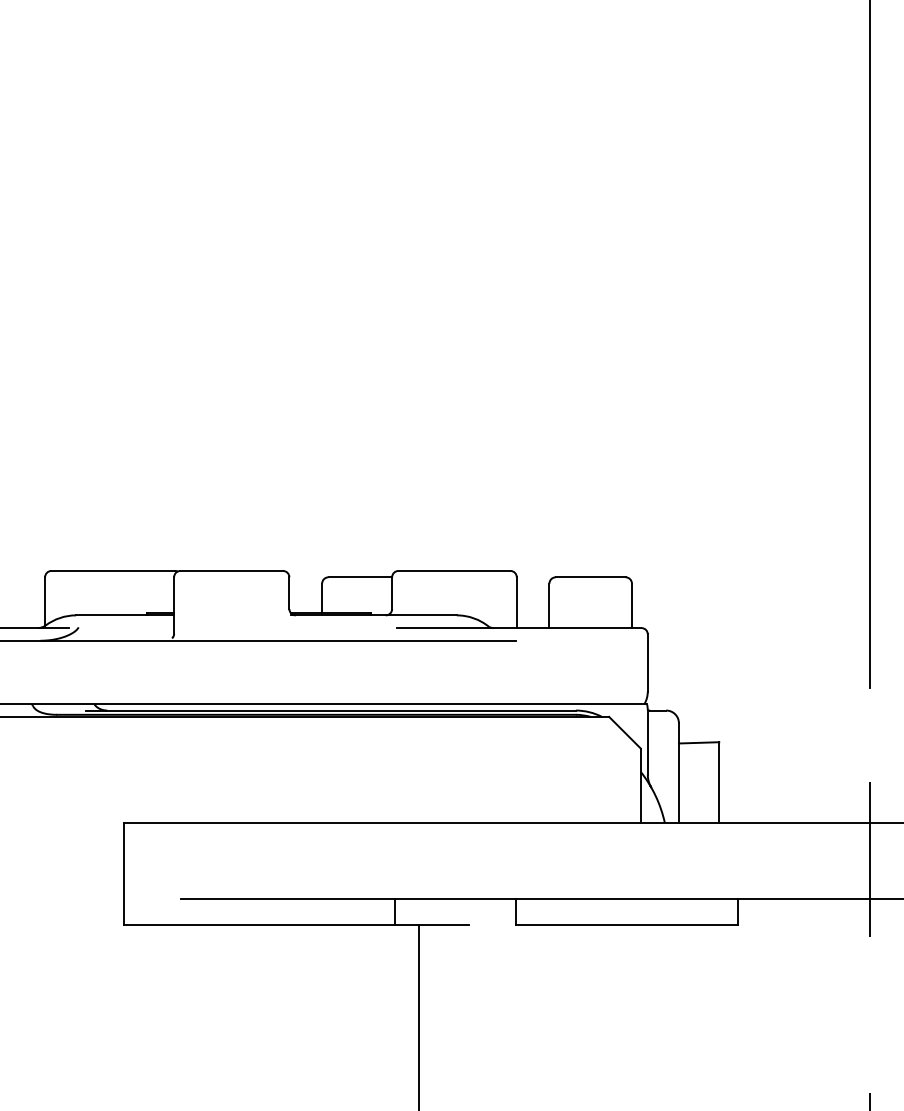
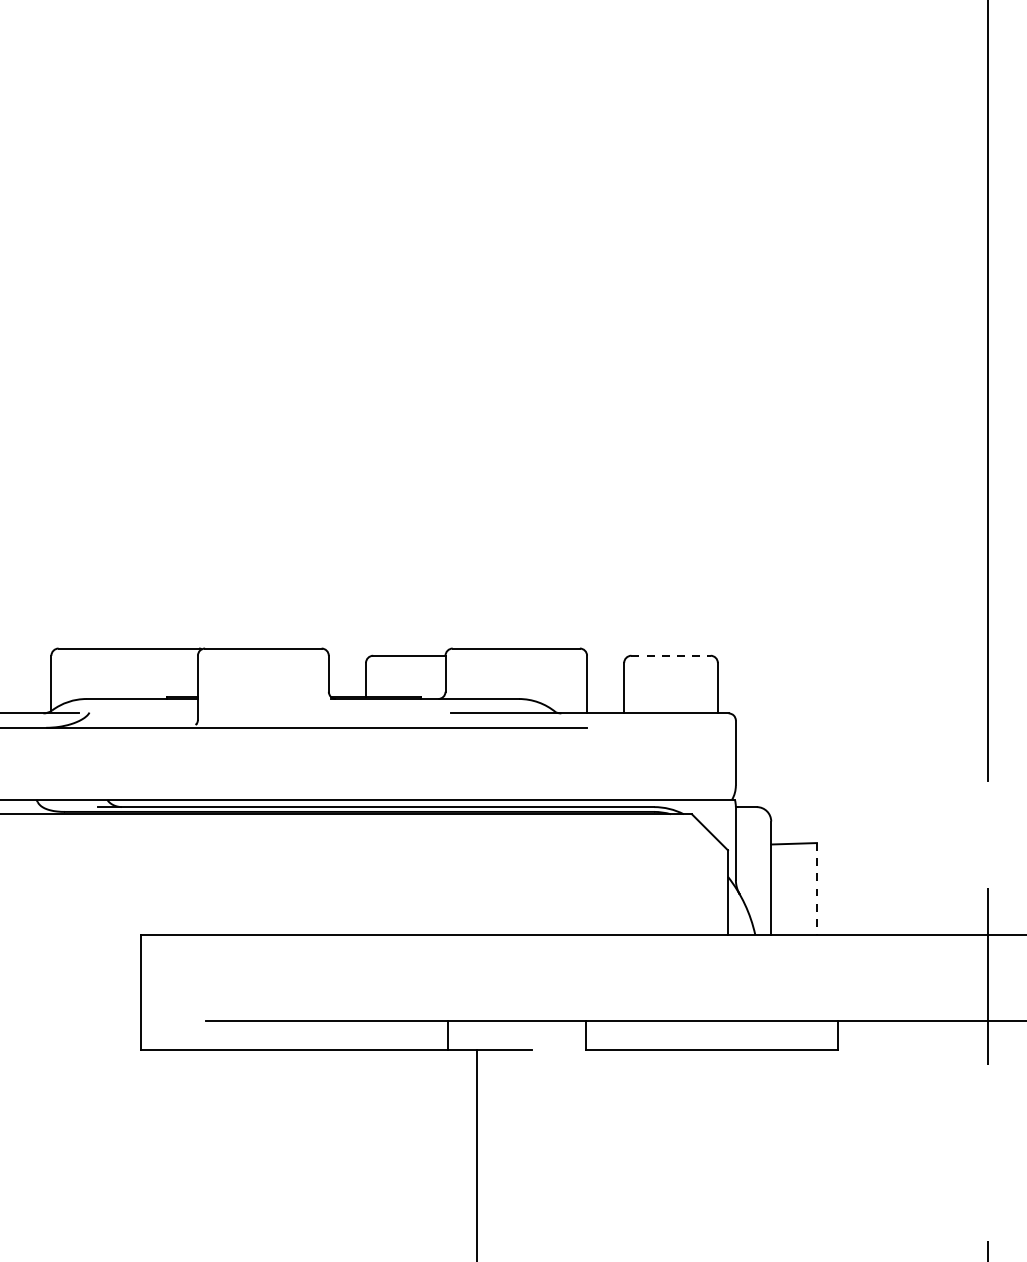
line: (590, 577) -> (670, 655), solid -> dashed
line: (719, 783) -> (817, 889), solid -> dashed

